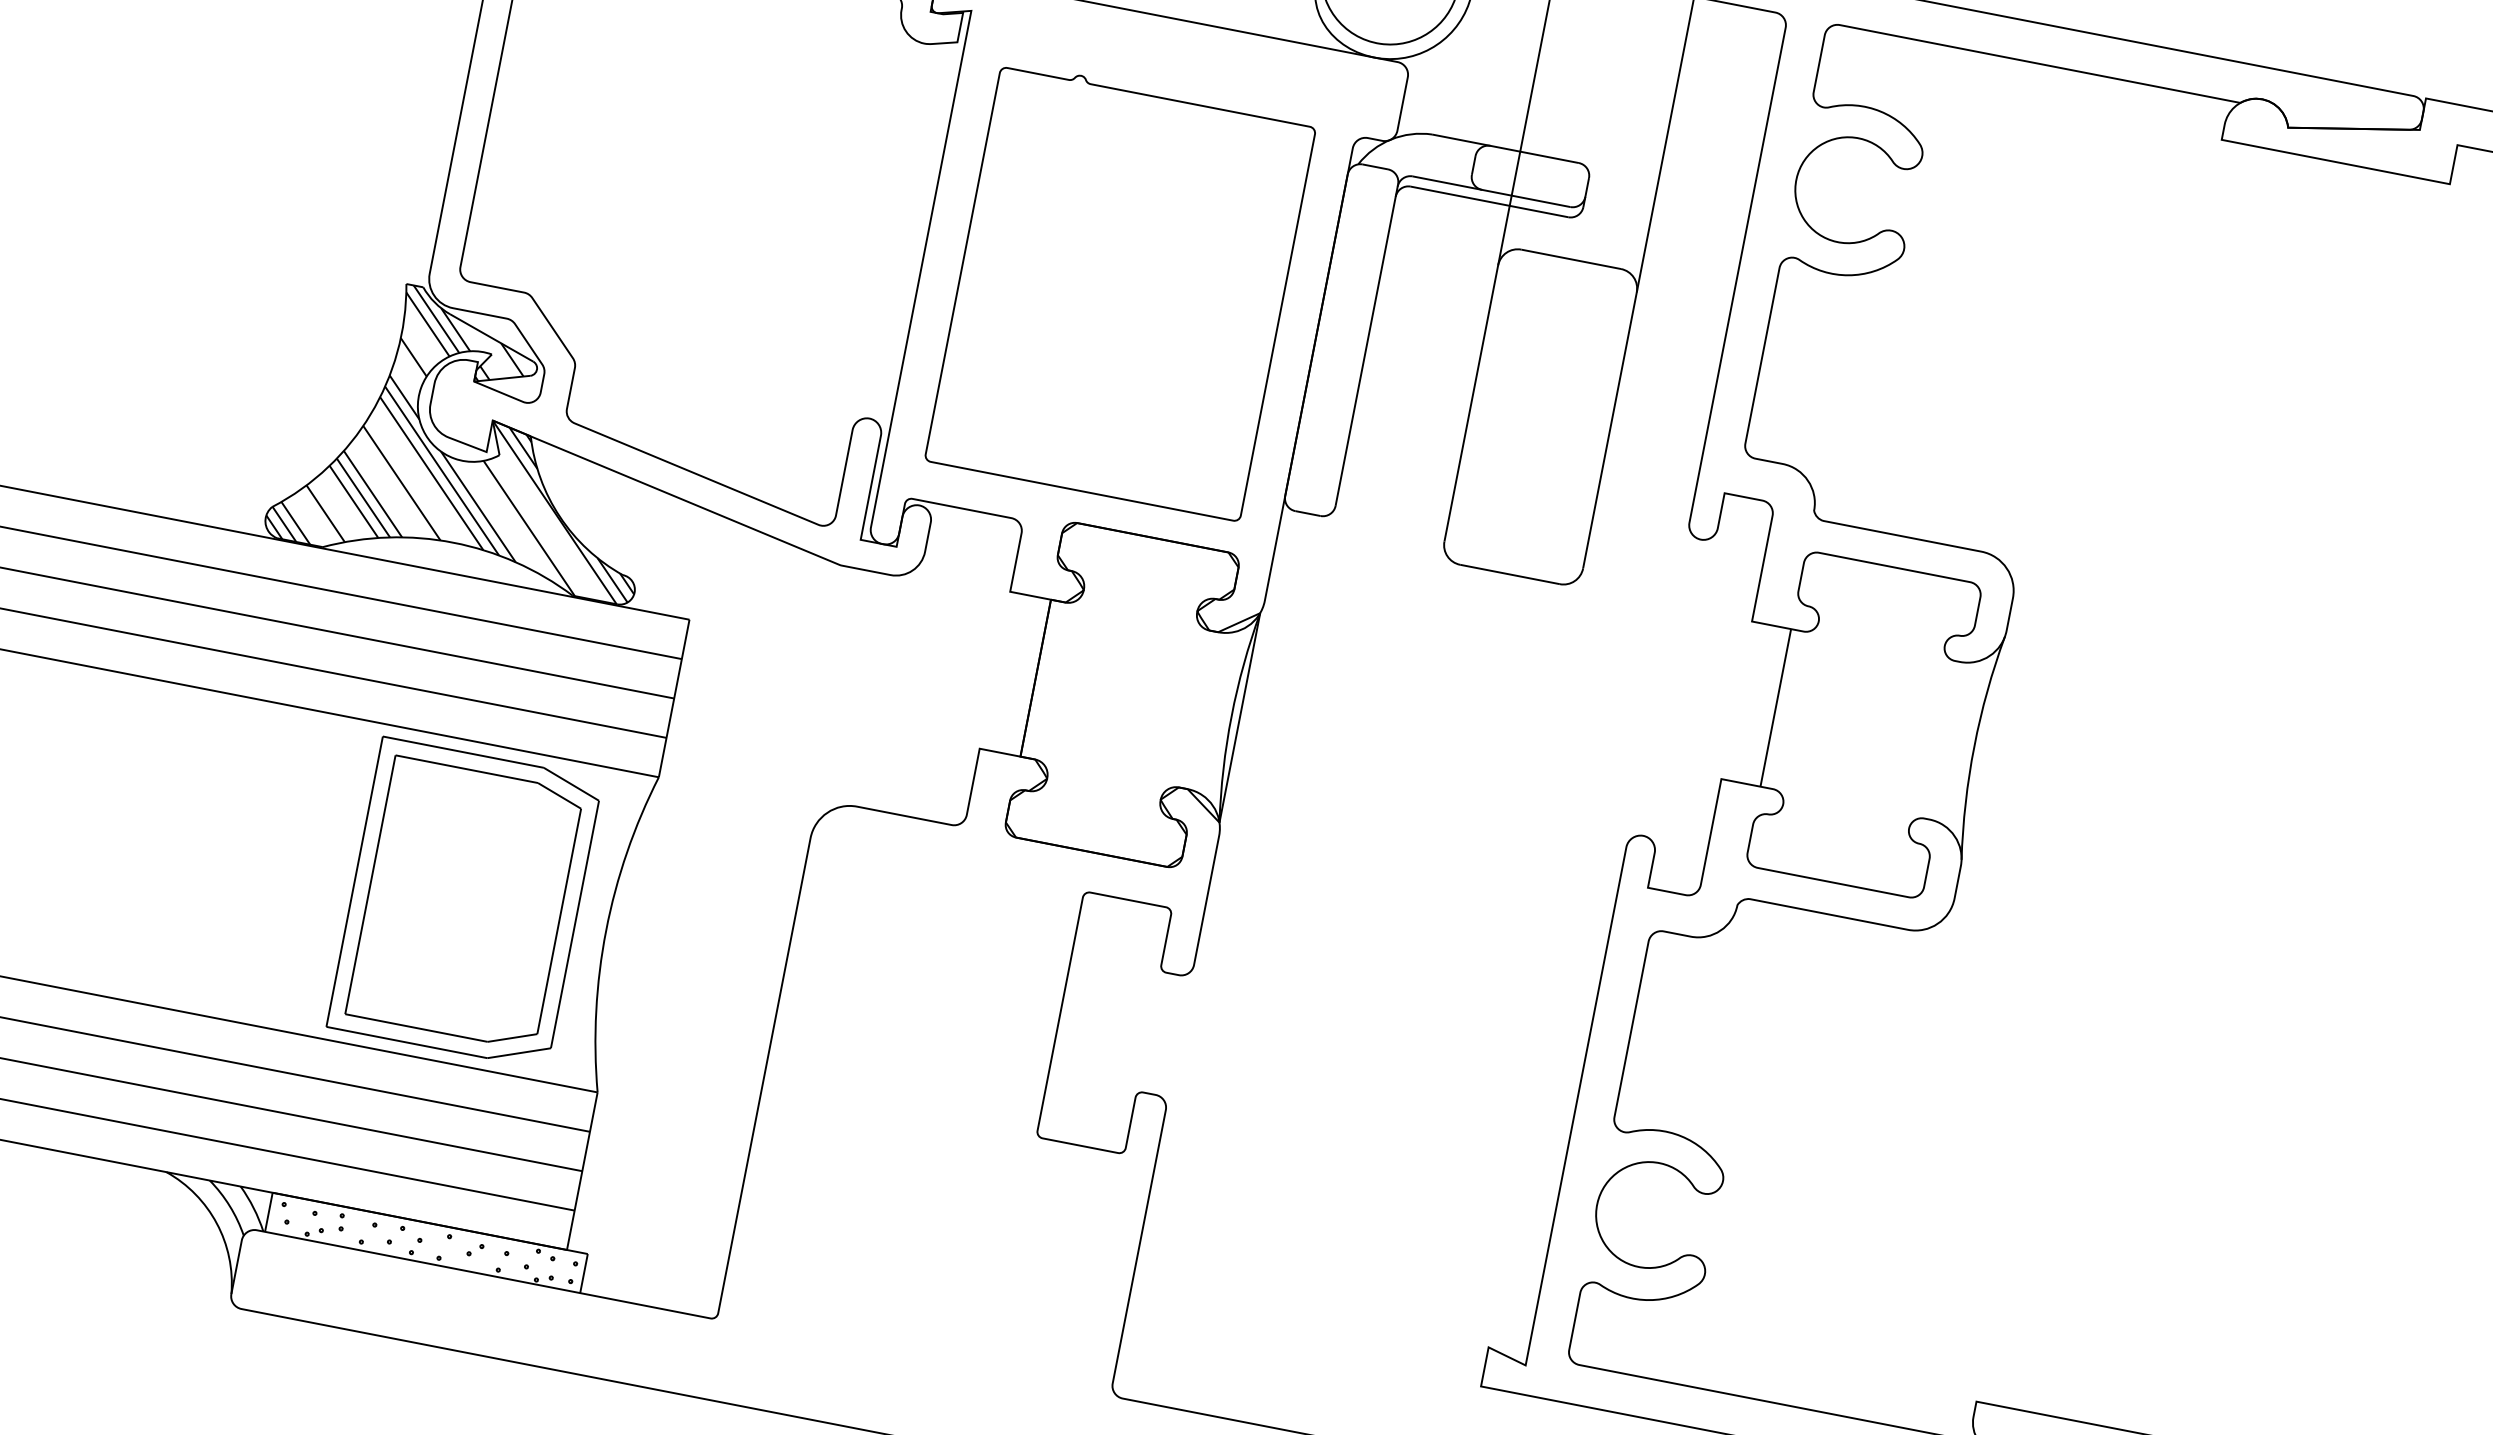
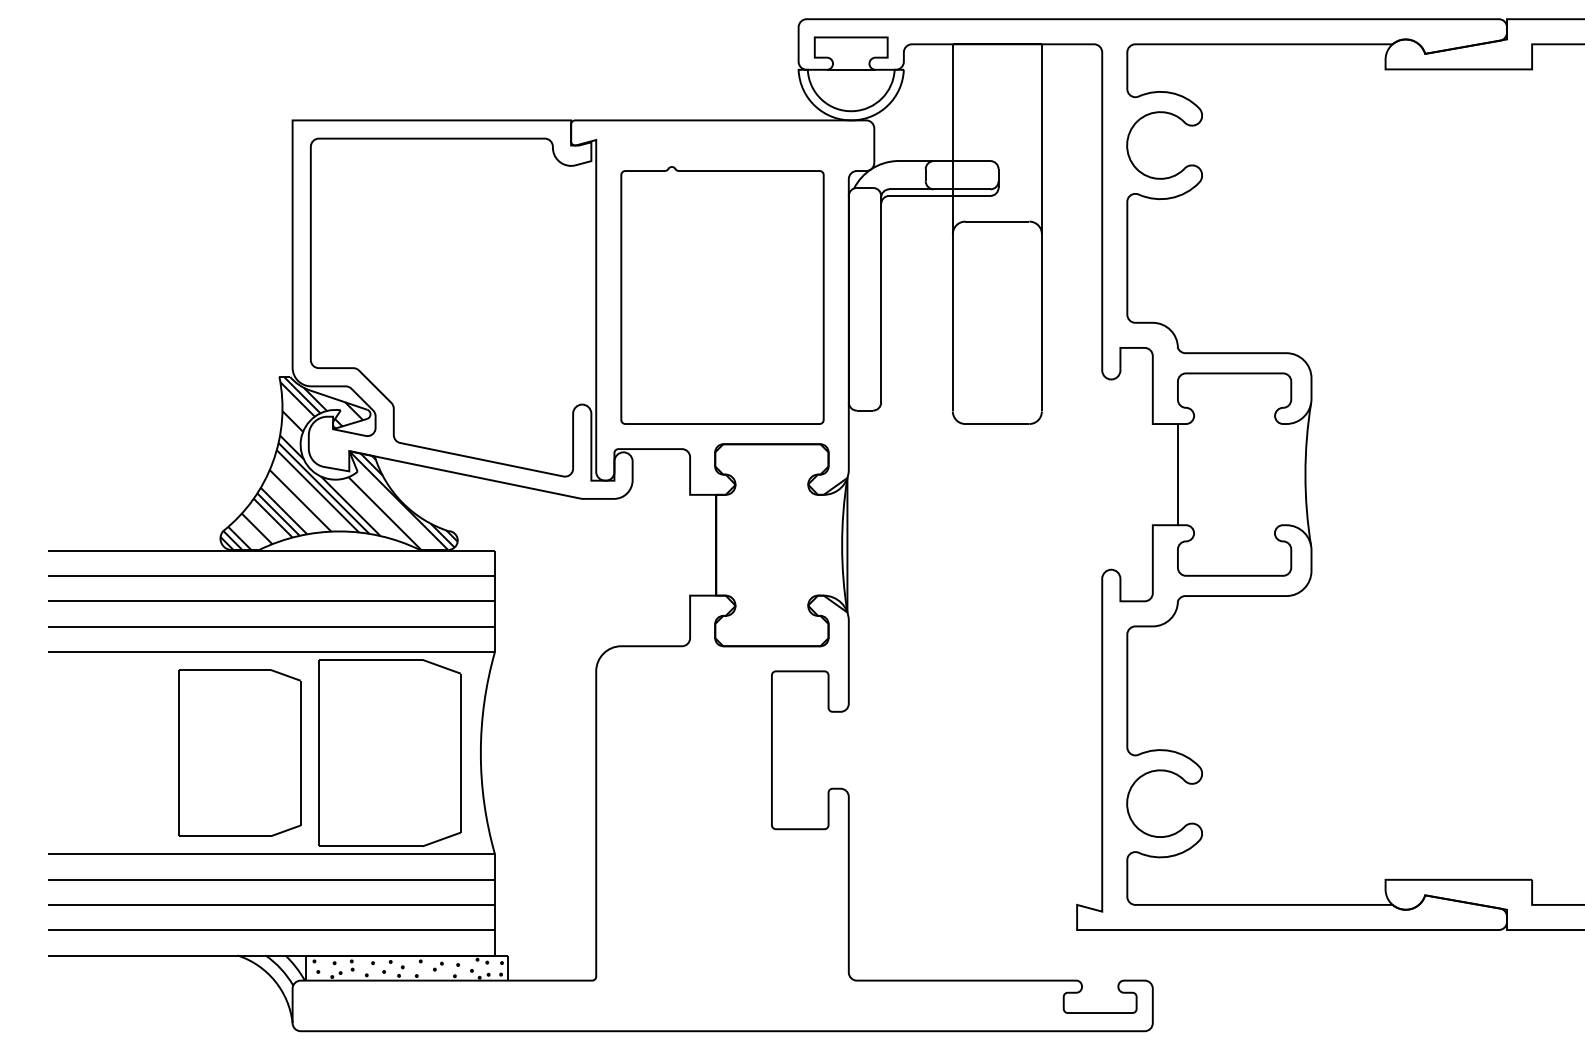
part: (464, 901) -> (239, 752), moved

